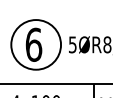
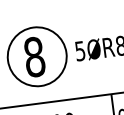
text: (33, 44) -> (34, 56), 6 -> 8

